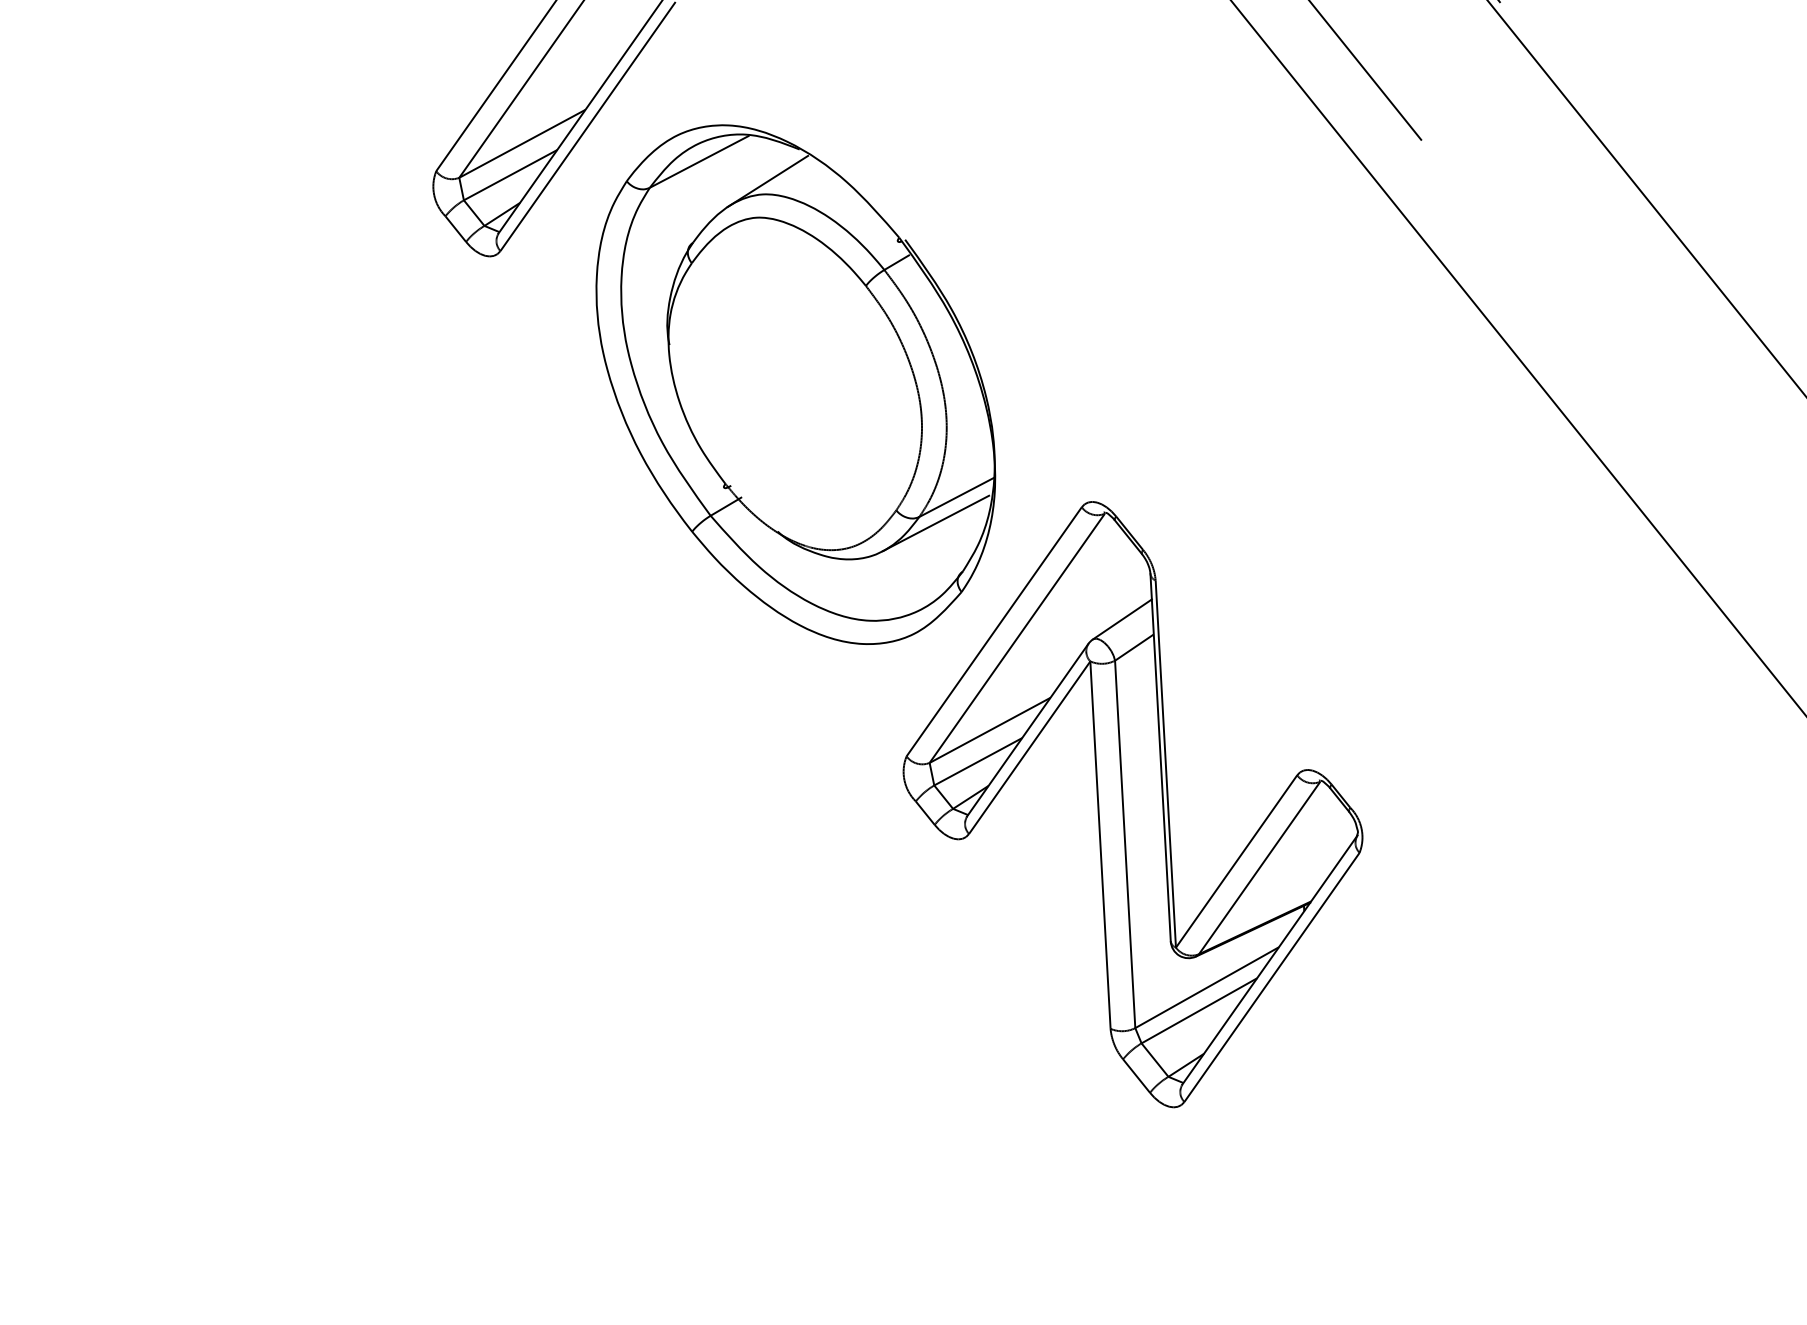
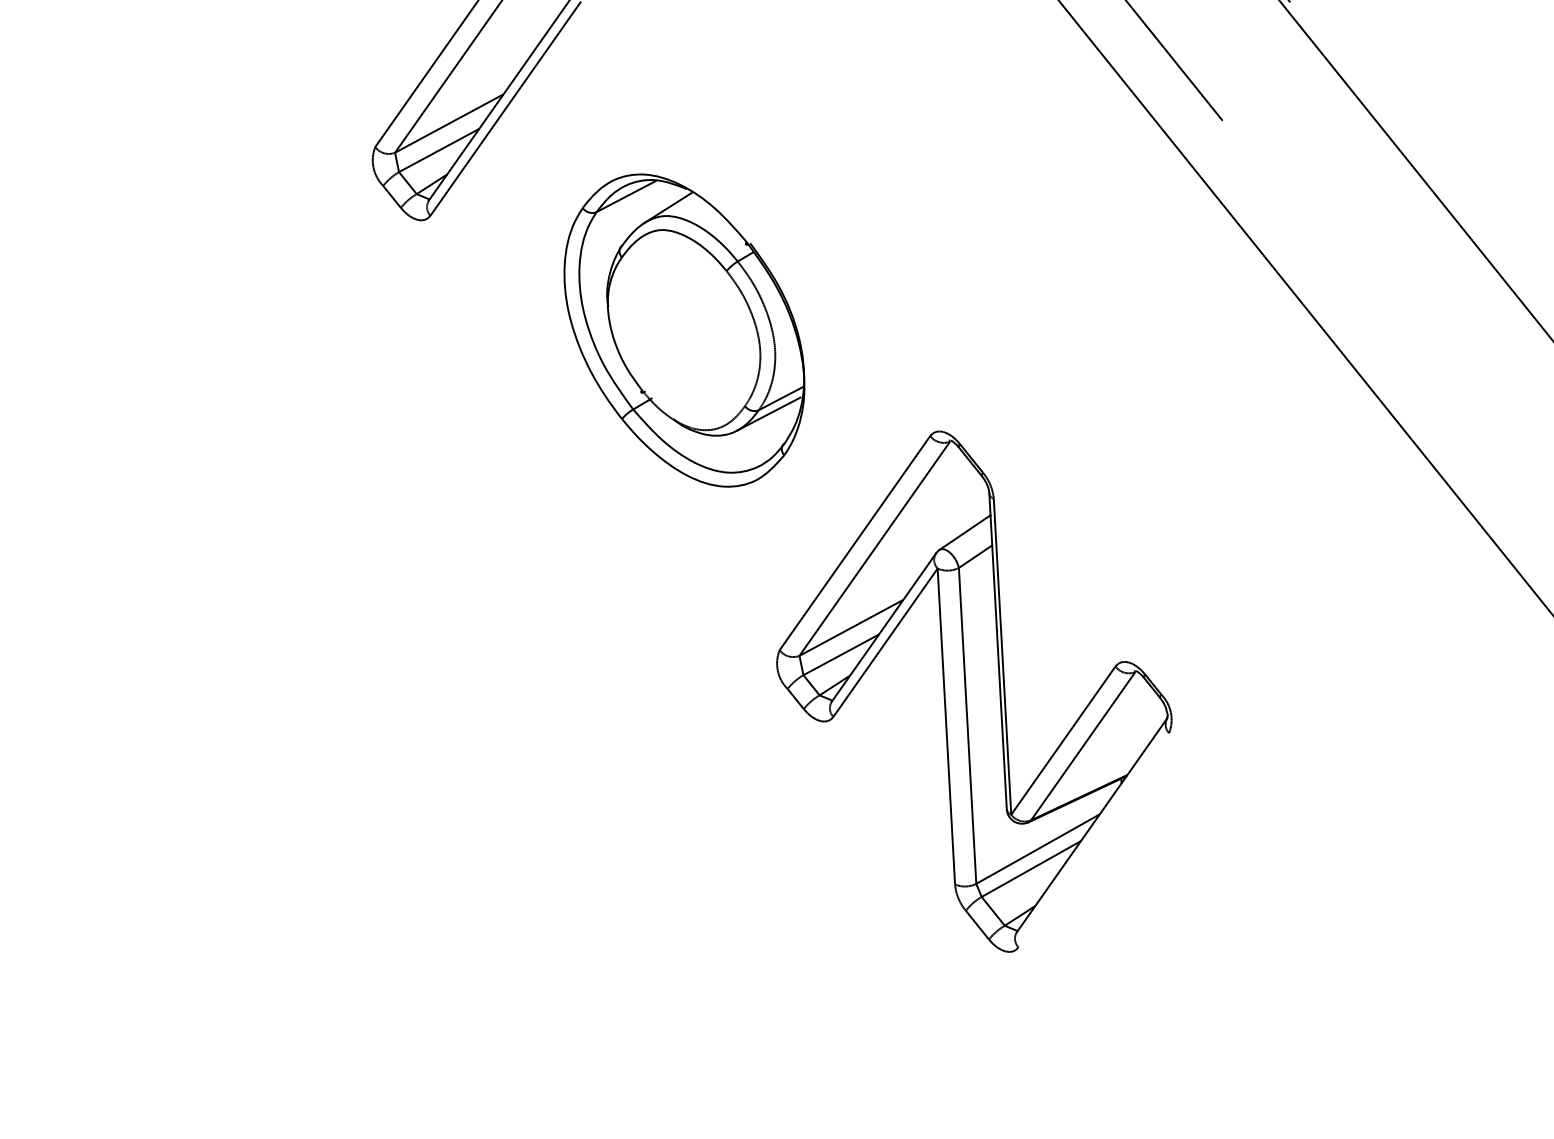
part: (795, 384) -> (684, 330), size x0.7
line: (1271, 977) -> (1093, 840), removed

